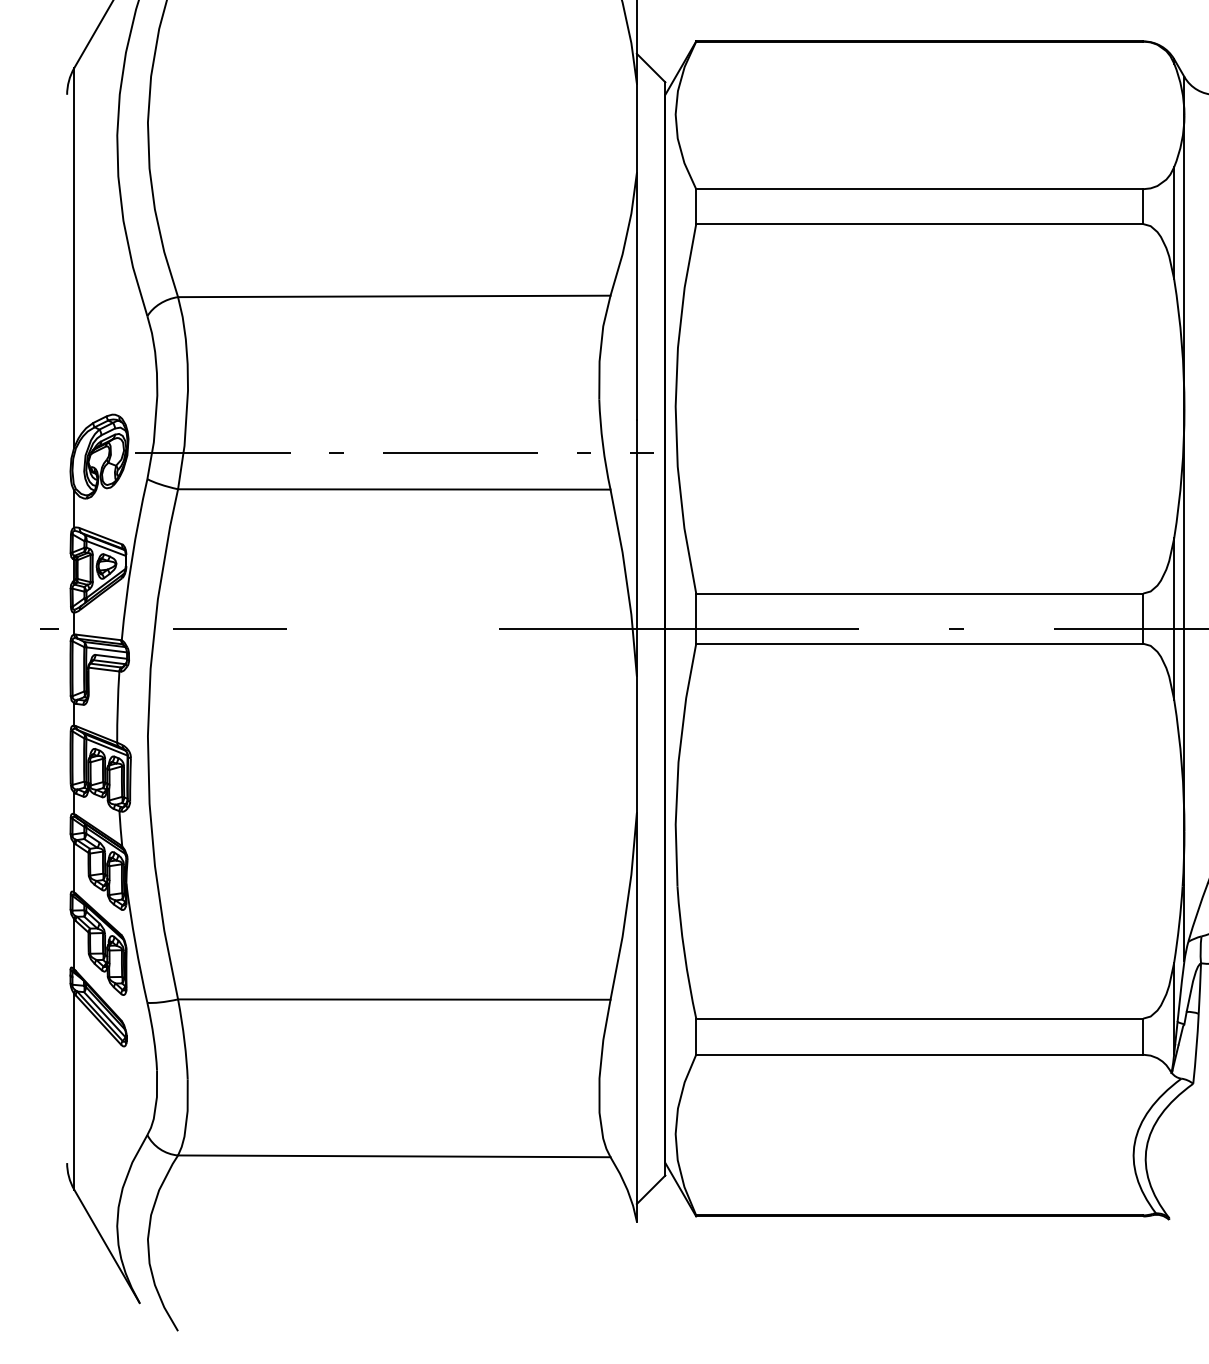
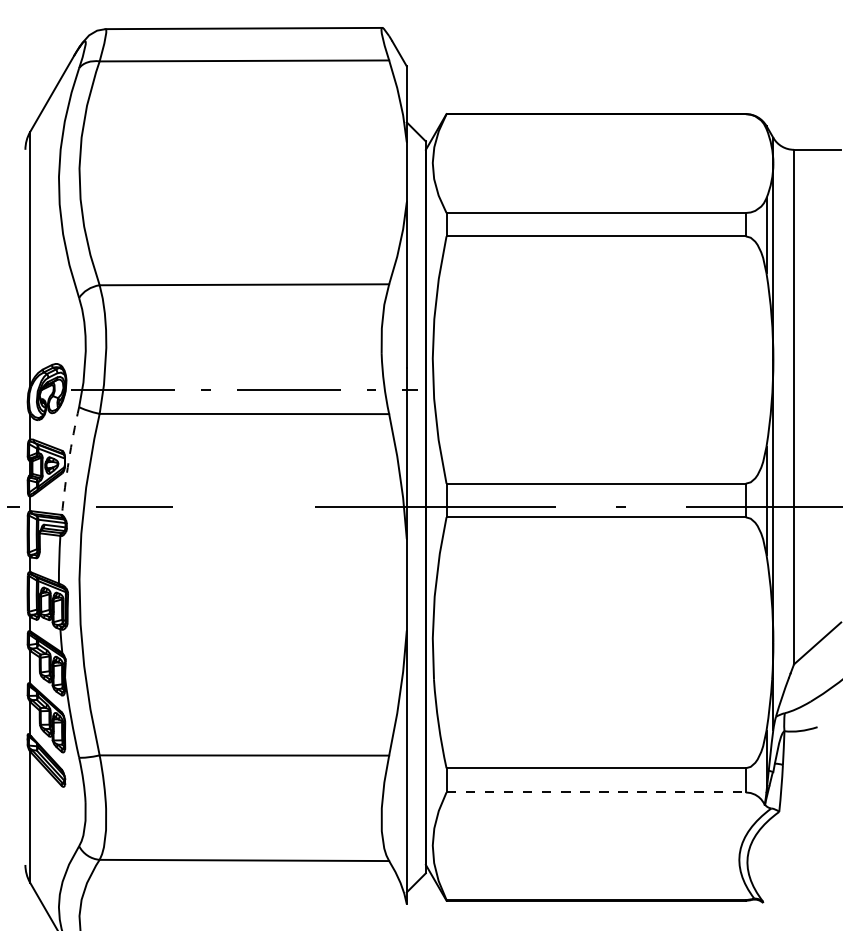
arc: (131, 558) -> (68, 460), solid -> dashed
line: (920, 1054) -> (596, 792), solid -> dashed

